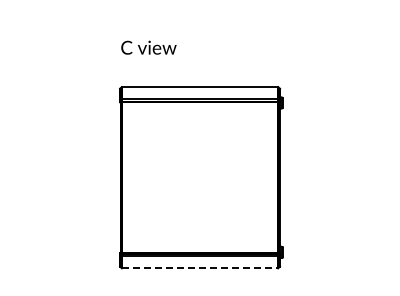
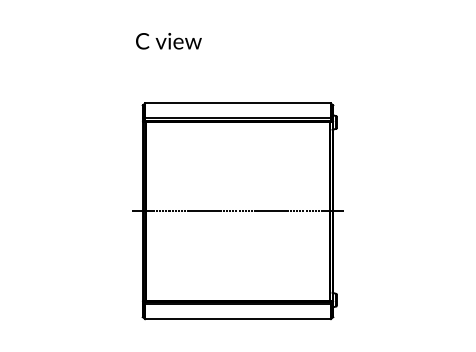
text: (148, 47) -> (168, 40), moved
line: (199, 177) -> (237, 211), added
line: (200, 268) -> (238, 319), dashed -> solid

